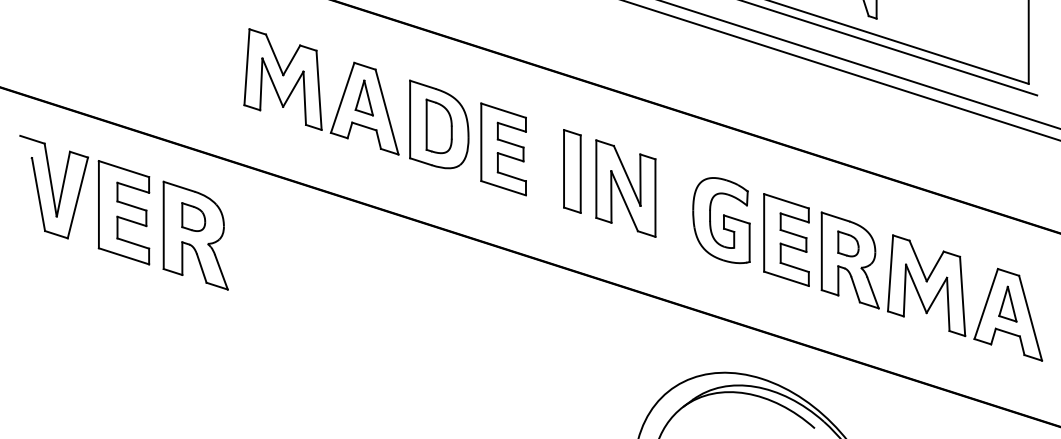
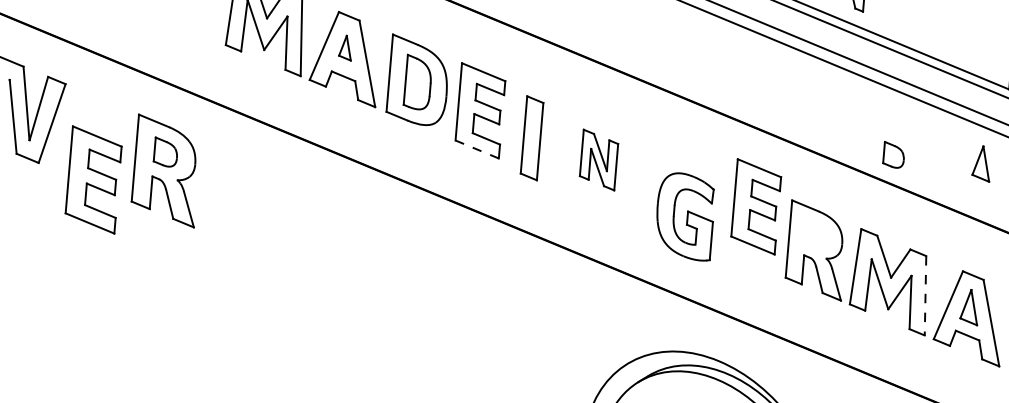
part: (363, 97) -> (345, 47), size x0.7
part: (1007, 159) -> (981, 163), added
part: (572, 171) -> (532, 138), moved
line: (503, 188) -> (477, 149), solid -> dashed
part: (625, 188) -> (598, 159), size x0.6
part: (123, 212) -> (93, 179), moved
part: (721, 220) -> (685, 216), moved
part: (786, 239) -> (756, 206), moved
part: (848, 243) -> (894, 154), moved
line: (962, 296) -> (925, 295), solid -> dashed

